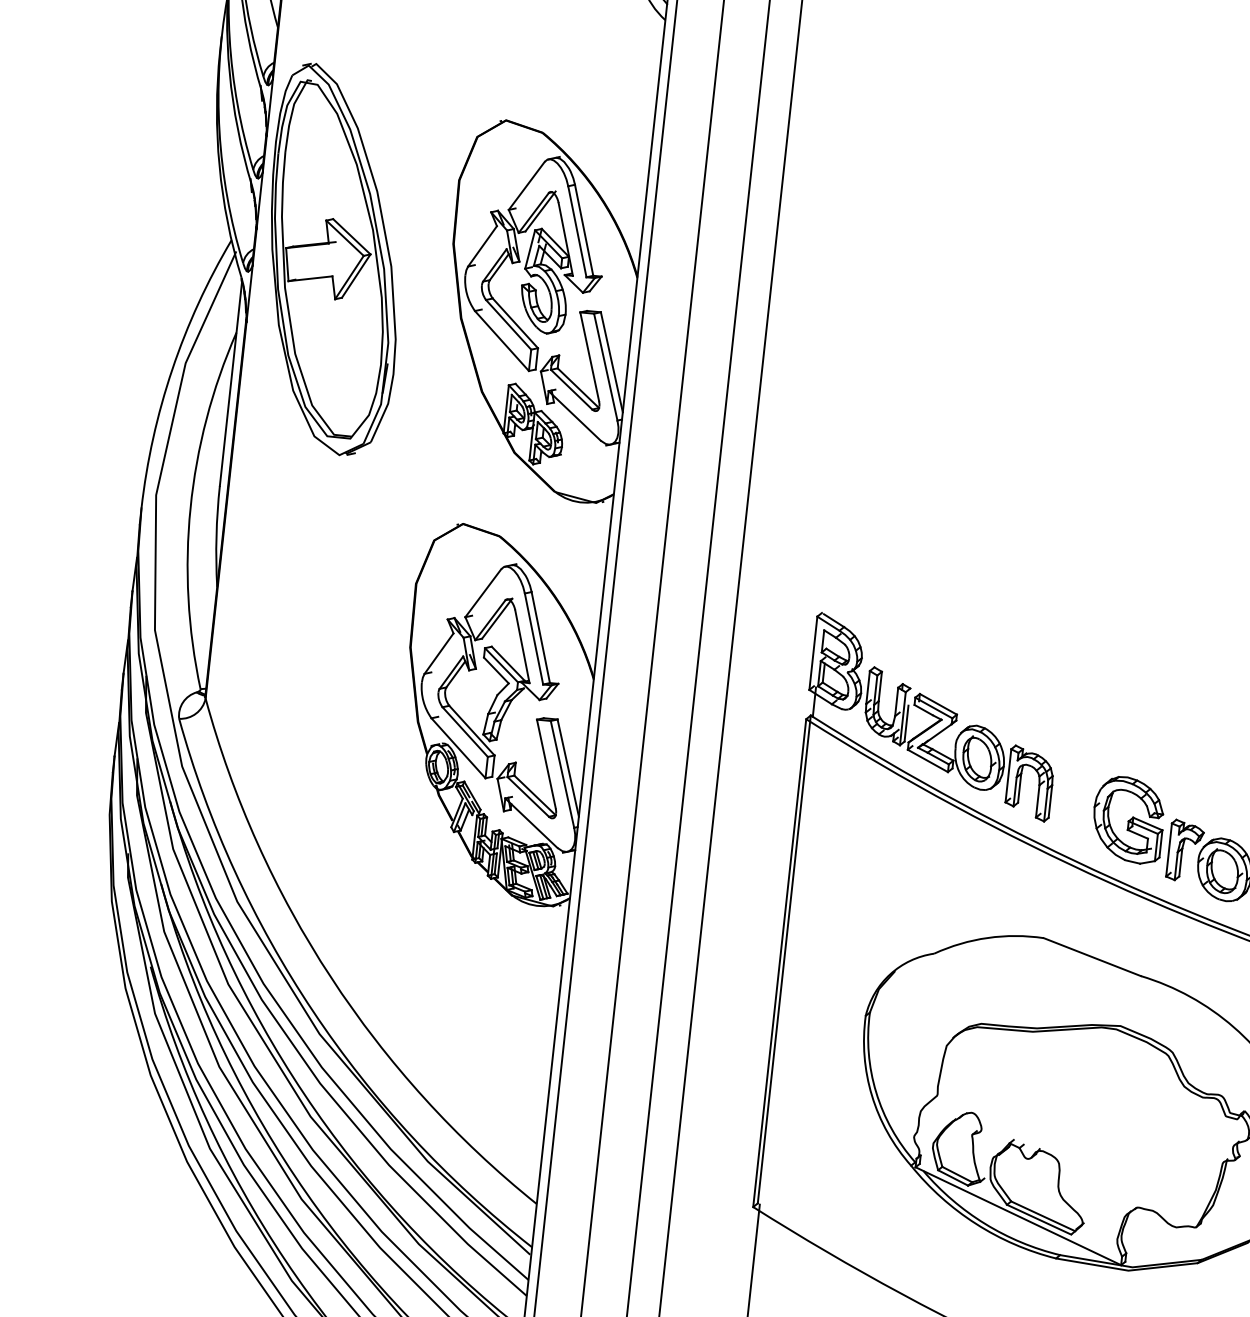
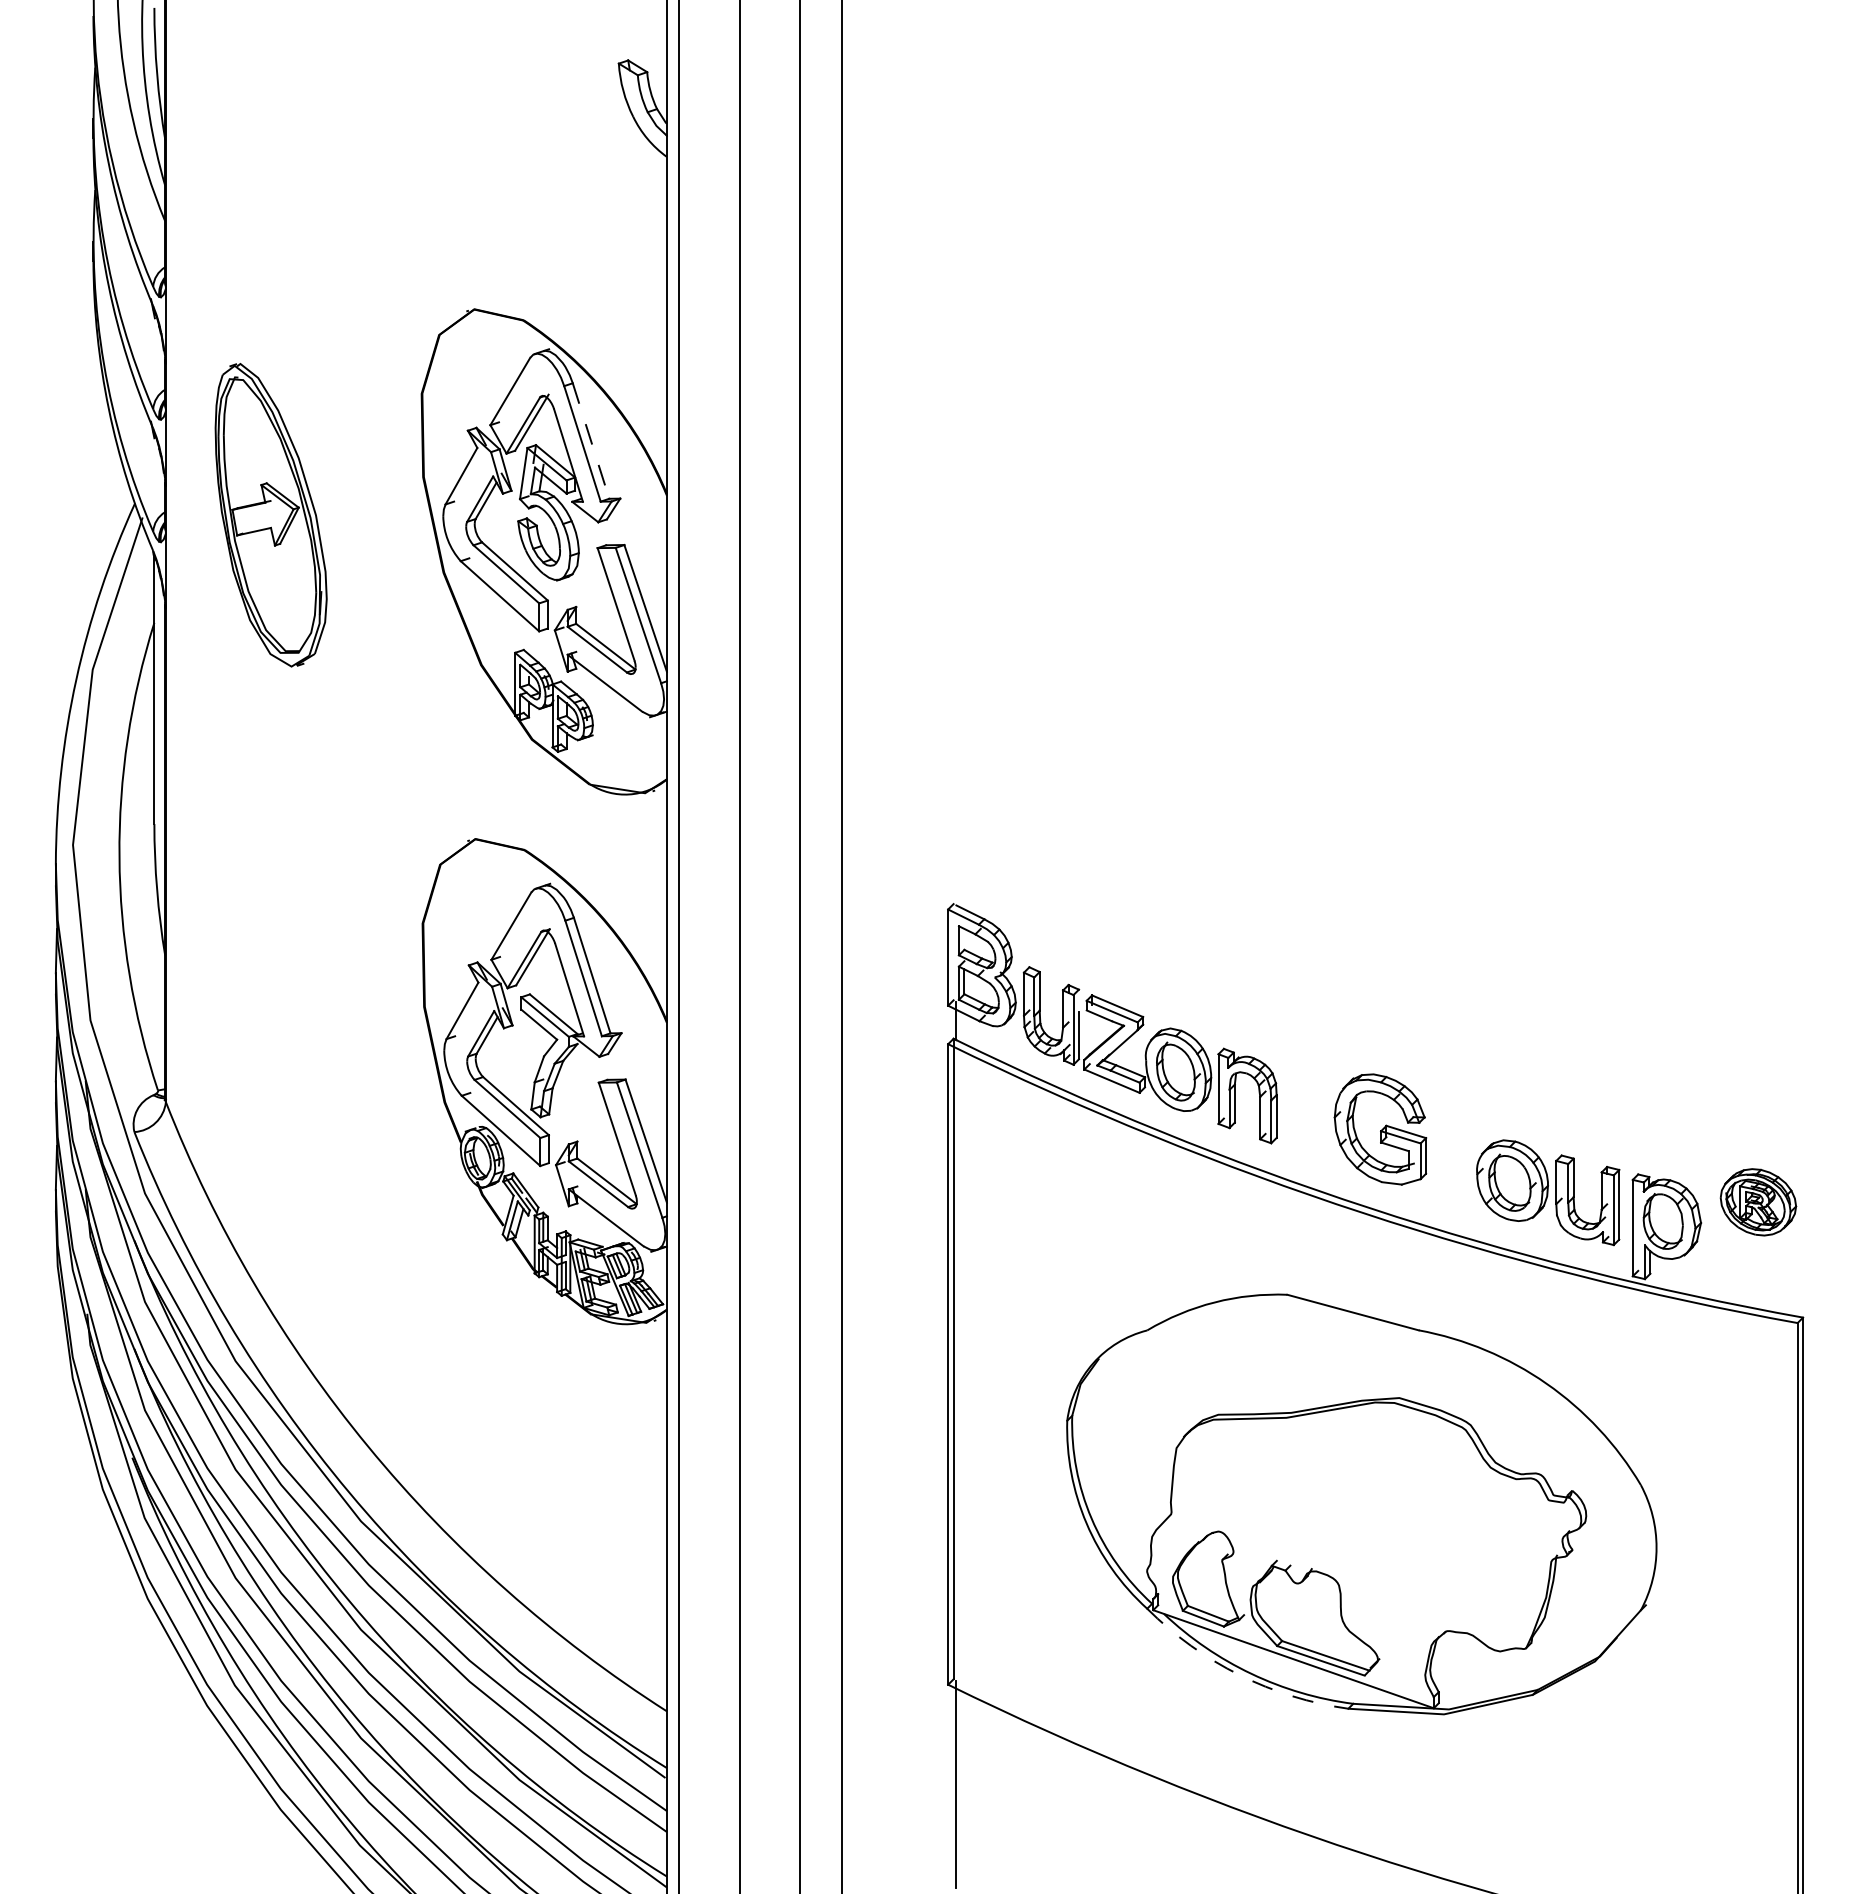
line: (584, 230) -> (591, 441), solid -> dashed
part: (333, 260) -> (270, 515), size x0.6
part: (1185, 850) -> (1458, 1161), removed
arc: (975, 1224) -> (1239, 1675), solid -> dashed

